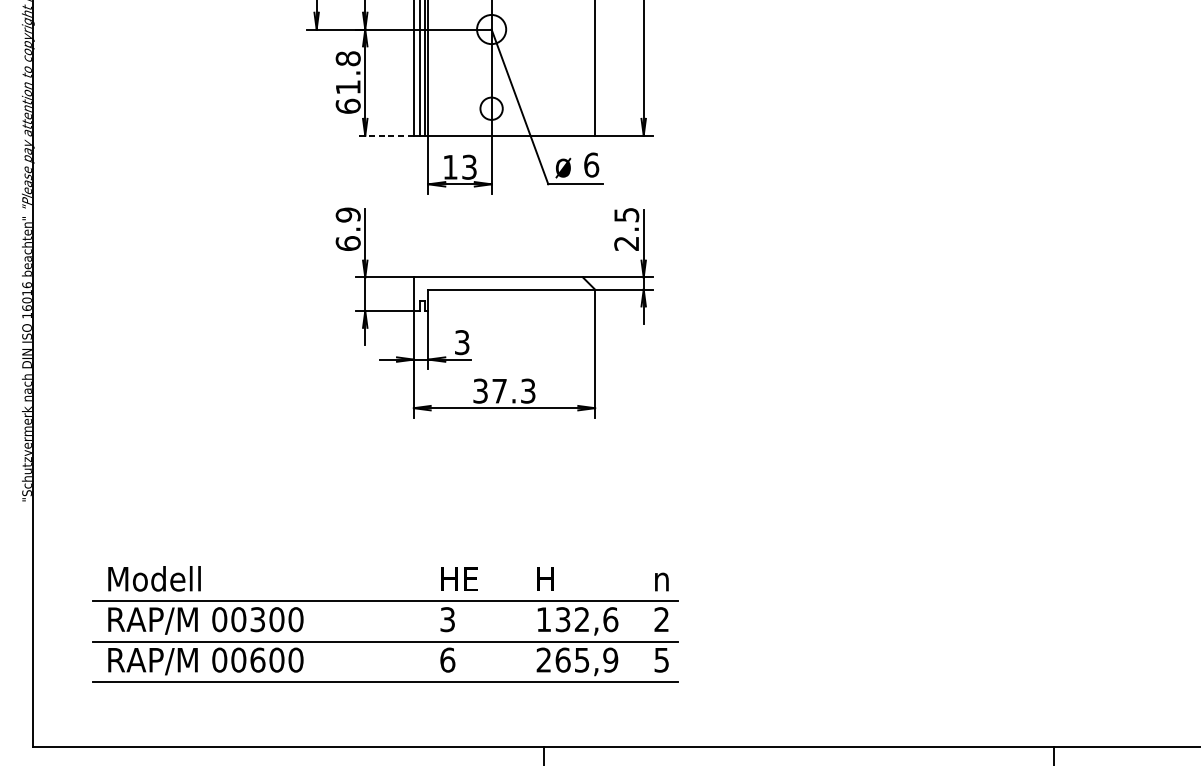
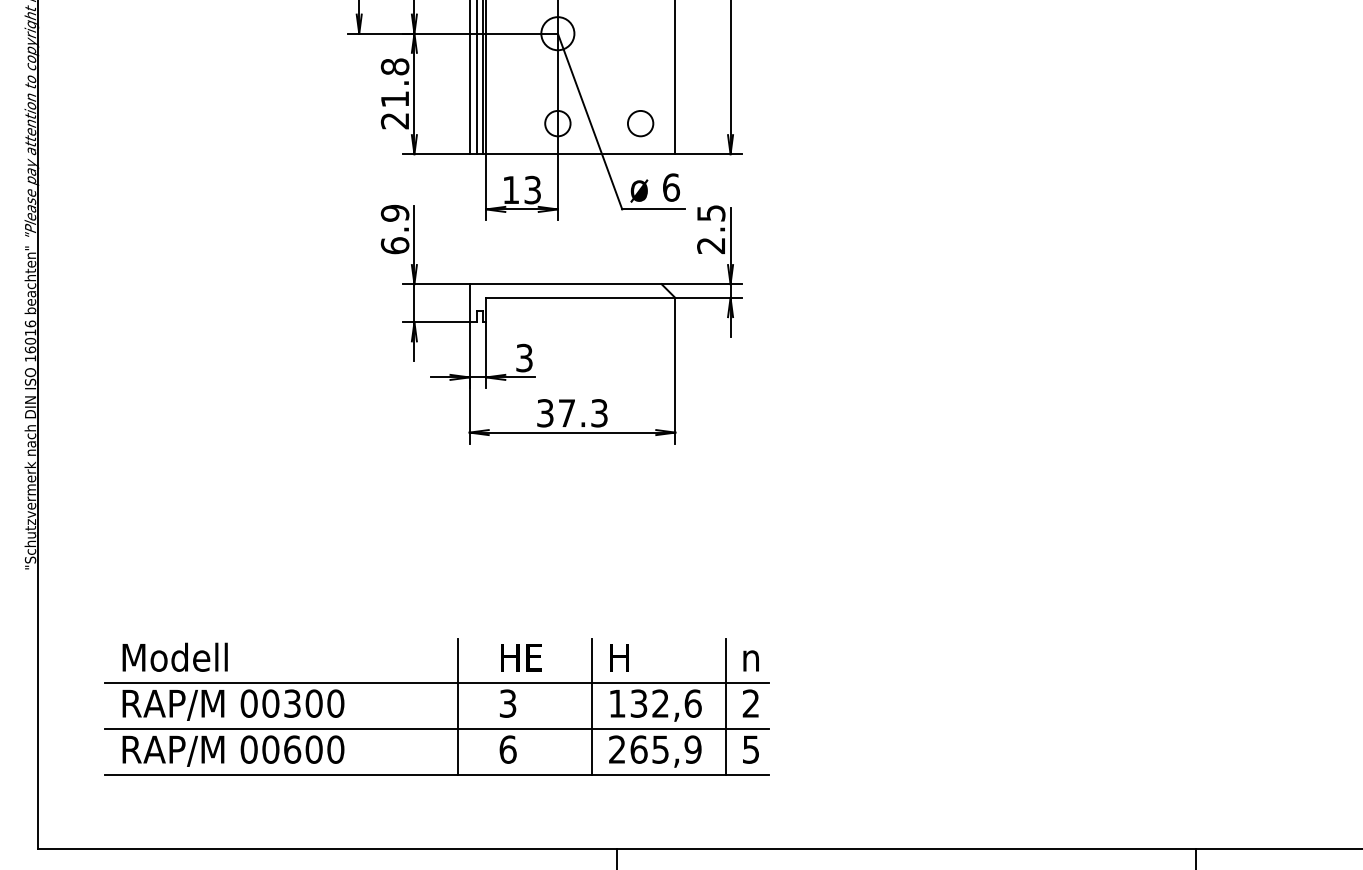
text: (347, 105) -> (394, 120), 61.8 -> 21.8
circle: (564, 108) -> (640, 123), added
line: (384, 135) -> (436, 154), dashed -> solid
part: (494, 312) -> (561, 324), moved
line: (404, 622) -> (458, 706), added
line: (522, 622) -> (592, 706), added
line: (639, 622) -> (725, 706), added

